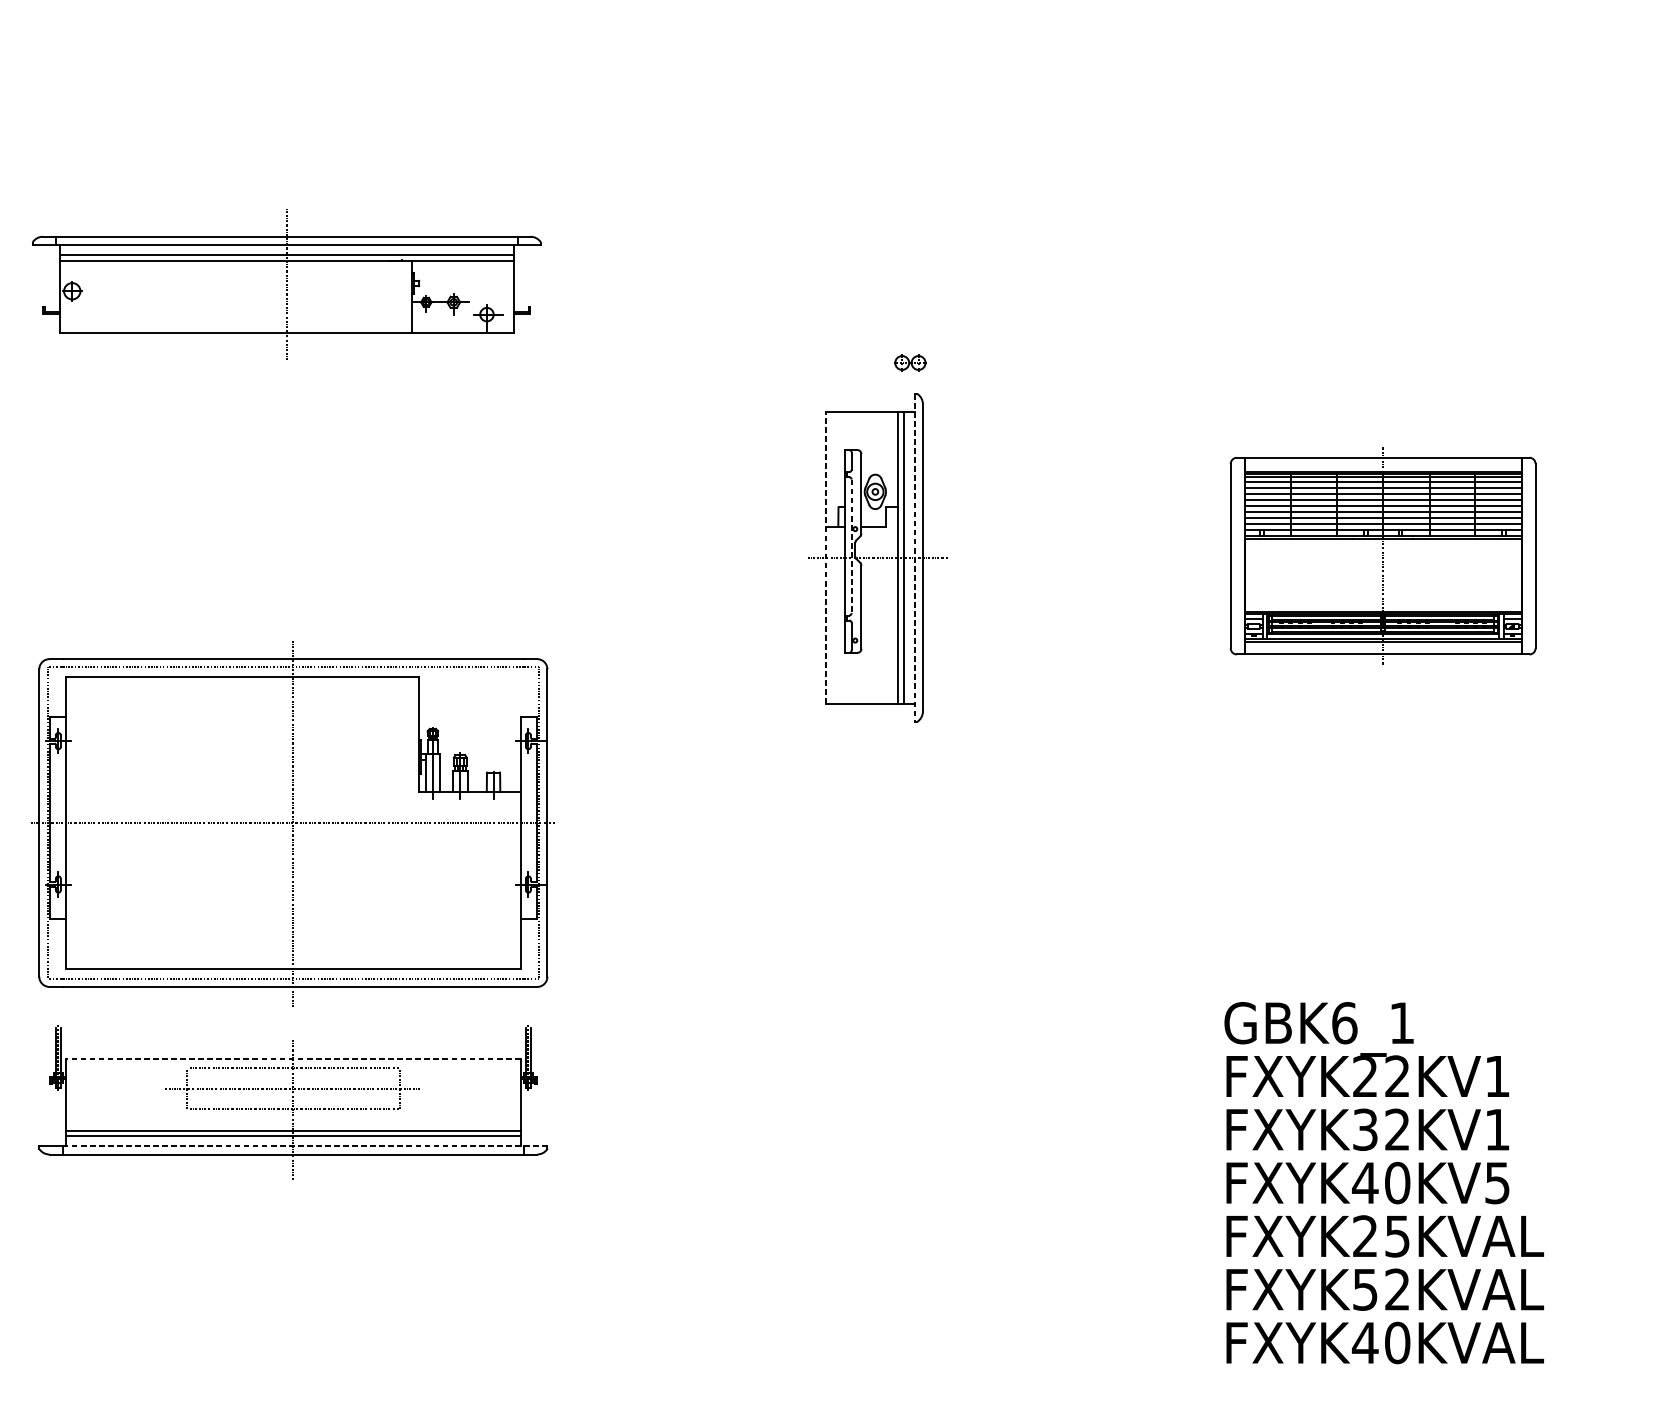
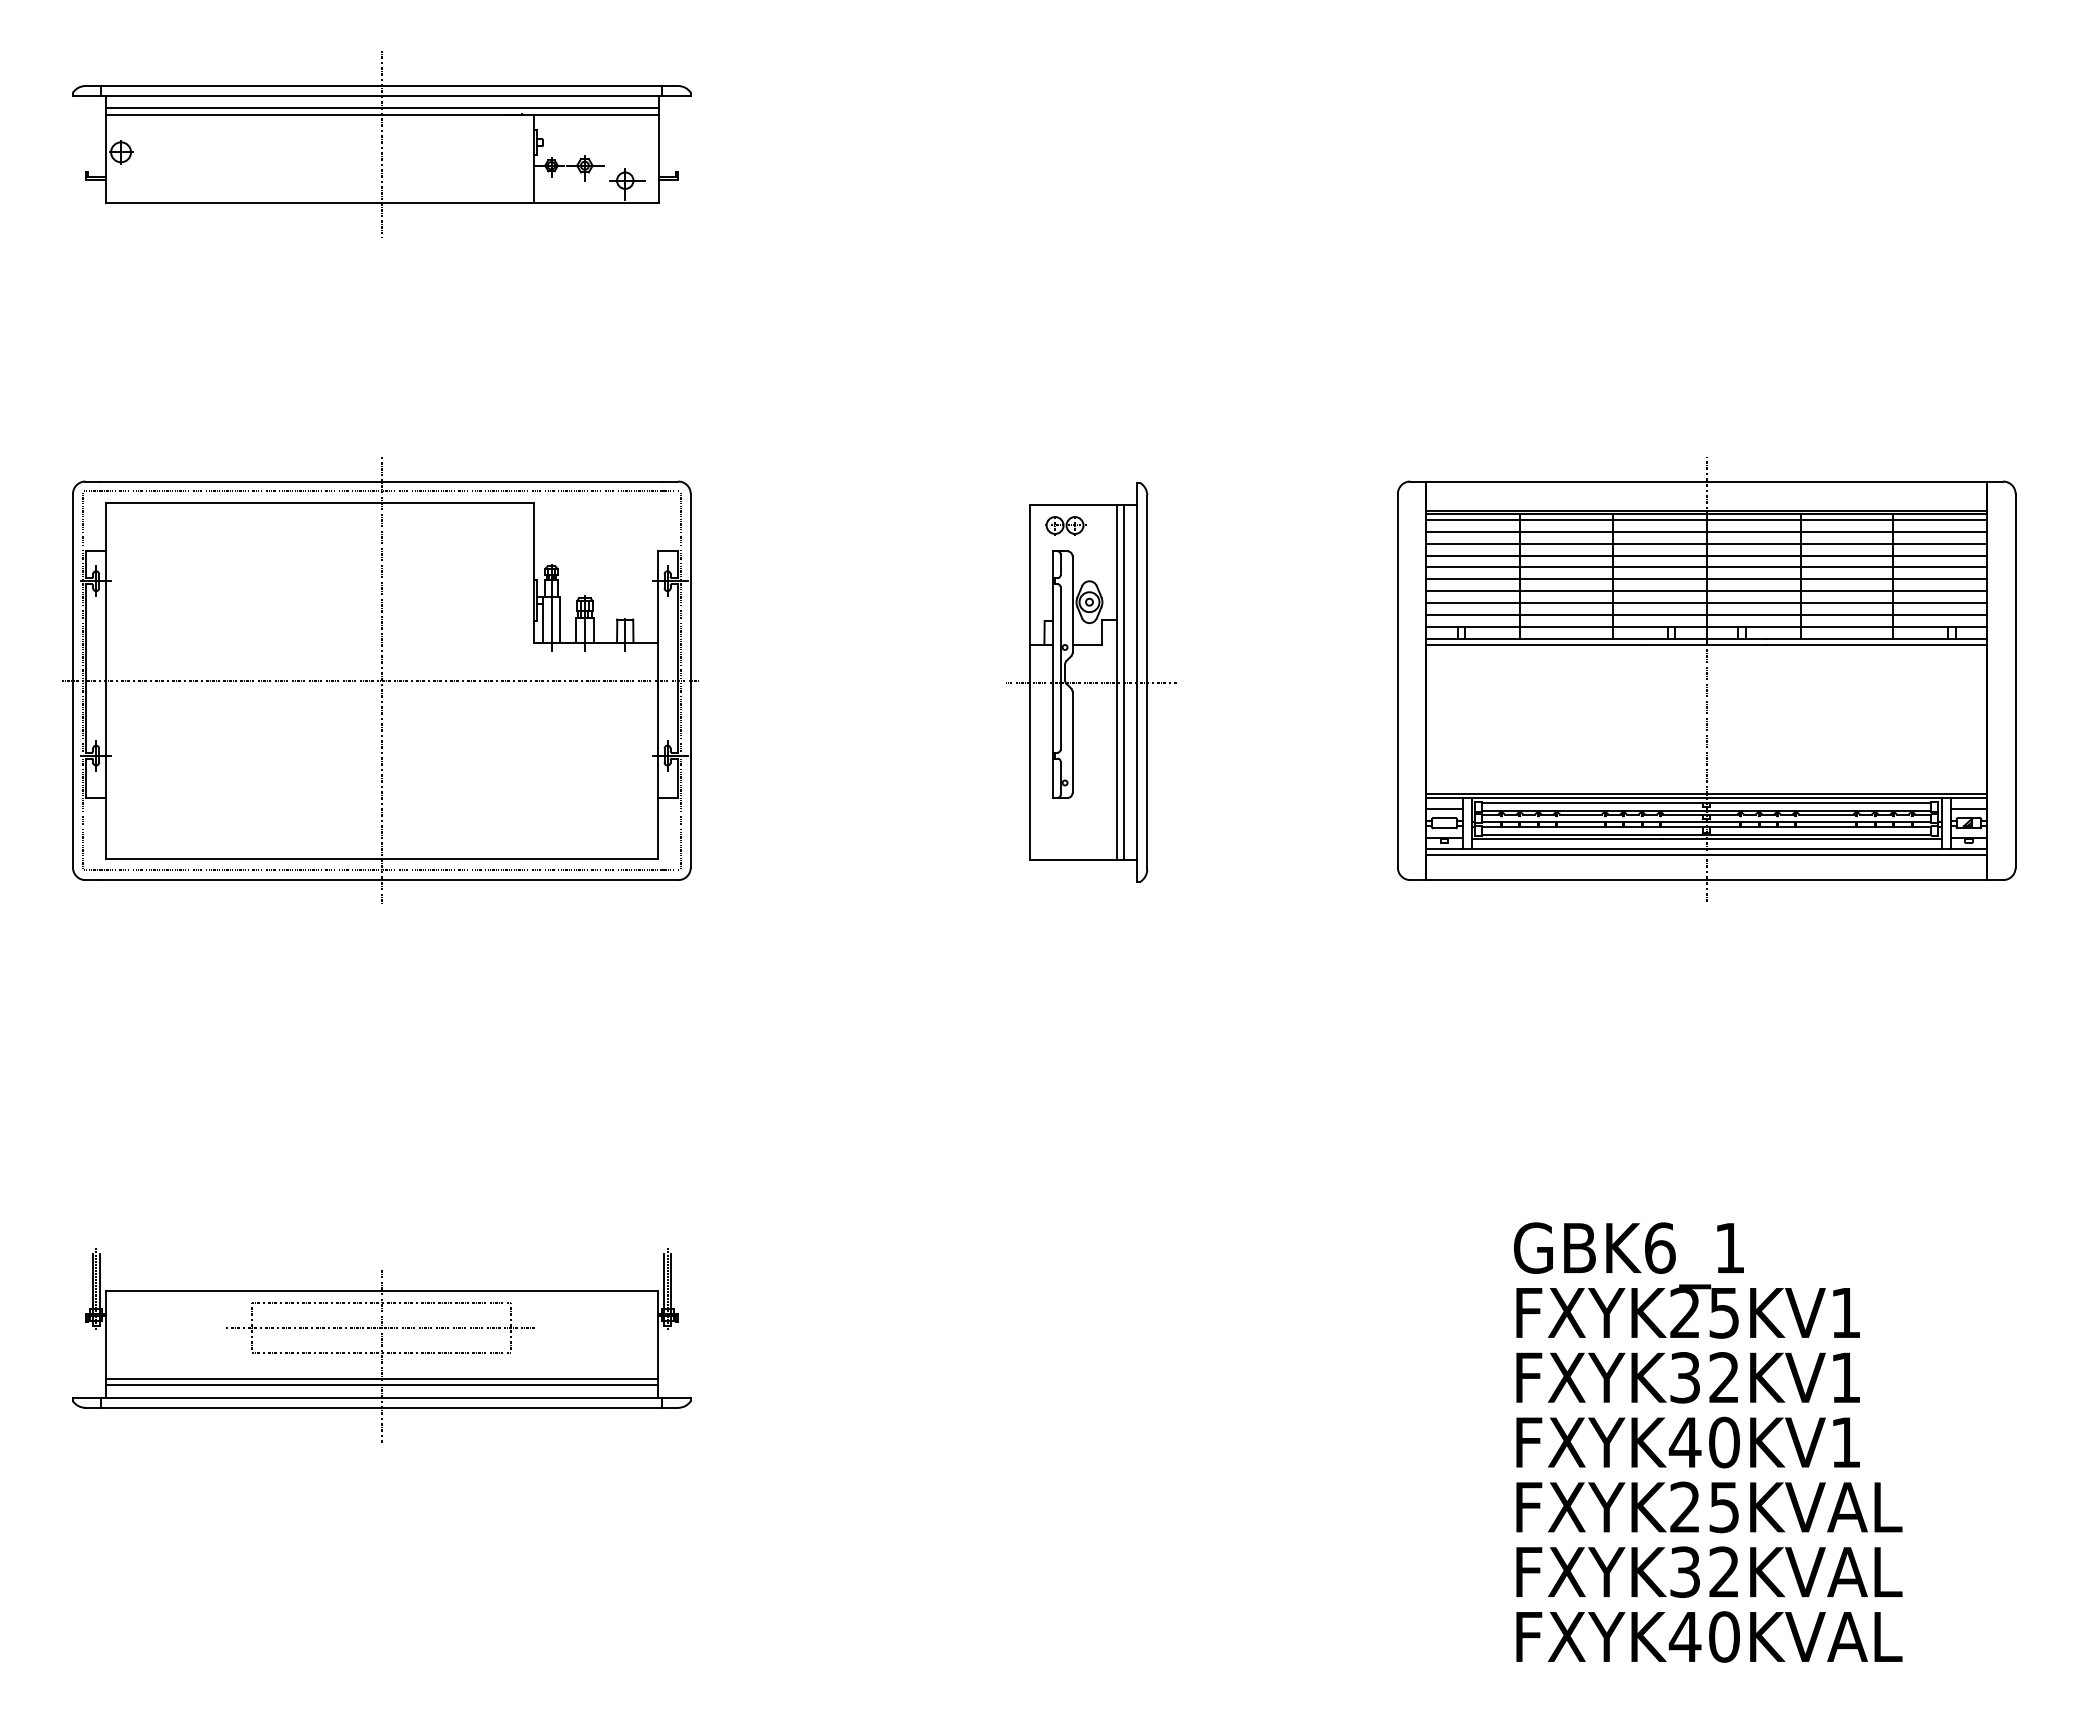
part: (286, 284) -> (381, 144), moved
part: (910, 362) -> (1065, 525), moved
line: (851, 546) -> (1060, 668), dashed -> solid
part: (1382, 555) -> (1706, 679), size x1.67
line: (826, 557) -> (1029, 682), dashed -> solid
line: (914, 557) -> (1137, 682), dashed -> solid
part: (292, 822) -> (380, 680), moved
line: (293, 1058) -> (381, 1291), dashed -> solid
text: (1396, 1076) -> (1723, 1312), FXYK22KV1 -> FXYK25KV1
line: (305, 1146) -> (396, 1397), dashed -> solid
text: (1497, 1183) -> (1845, 1442), FXYK40KV5 -> FXYK40KV1
text: (1365, 1289) -> (1685, 1571), FXYK52KVAL -> FXYK32KVAL

